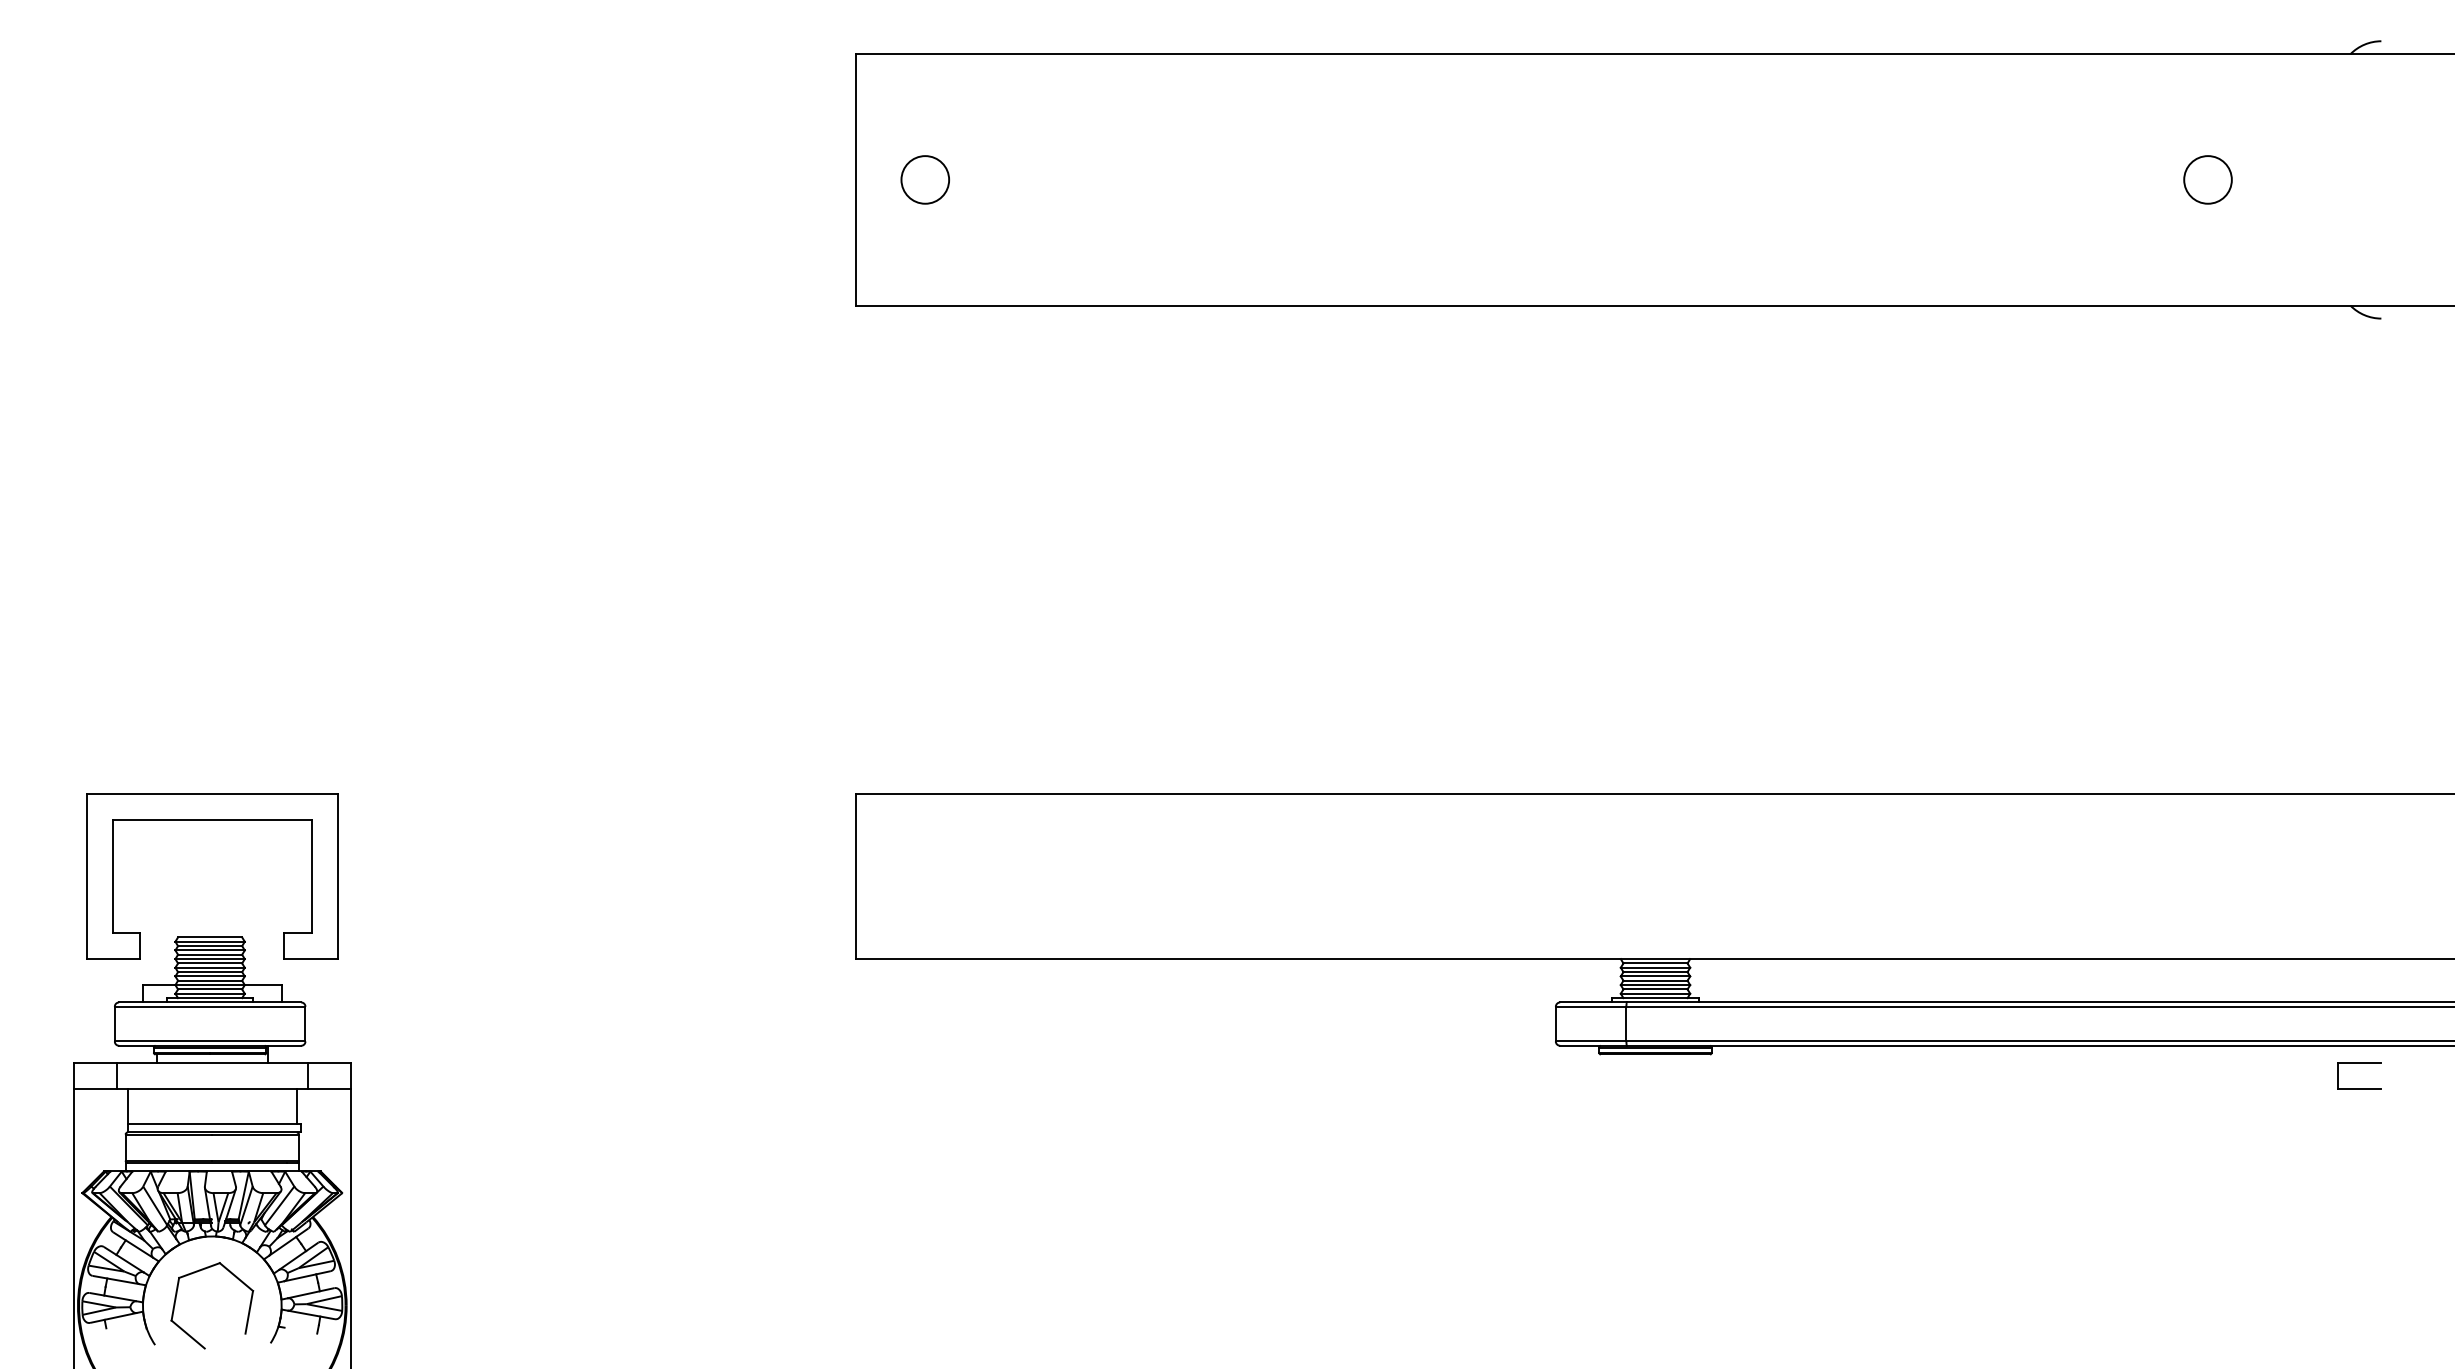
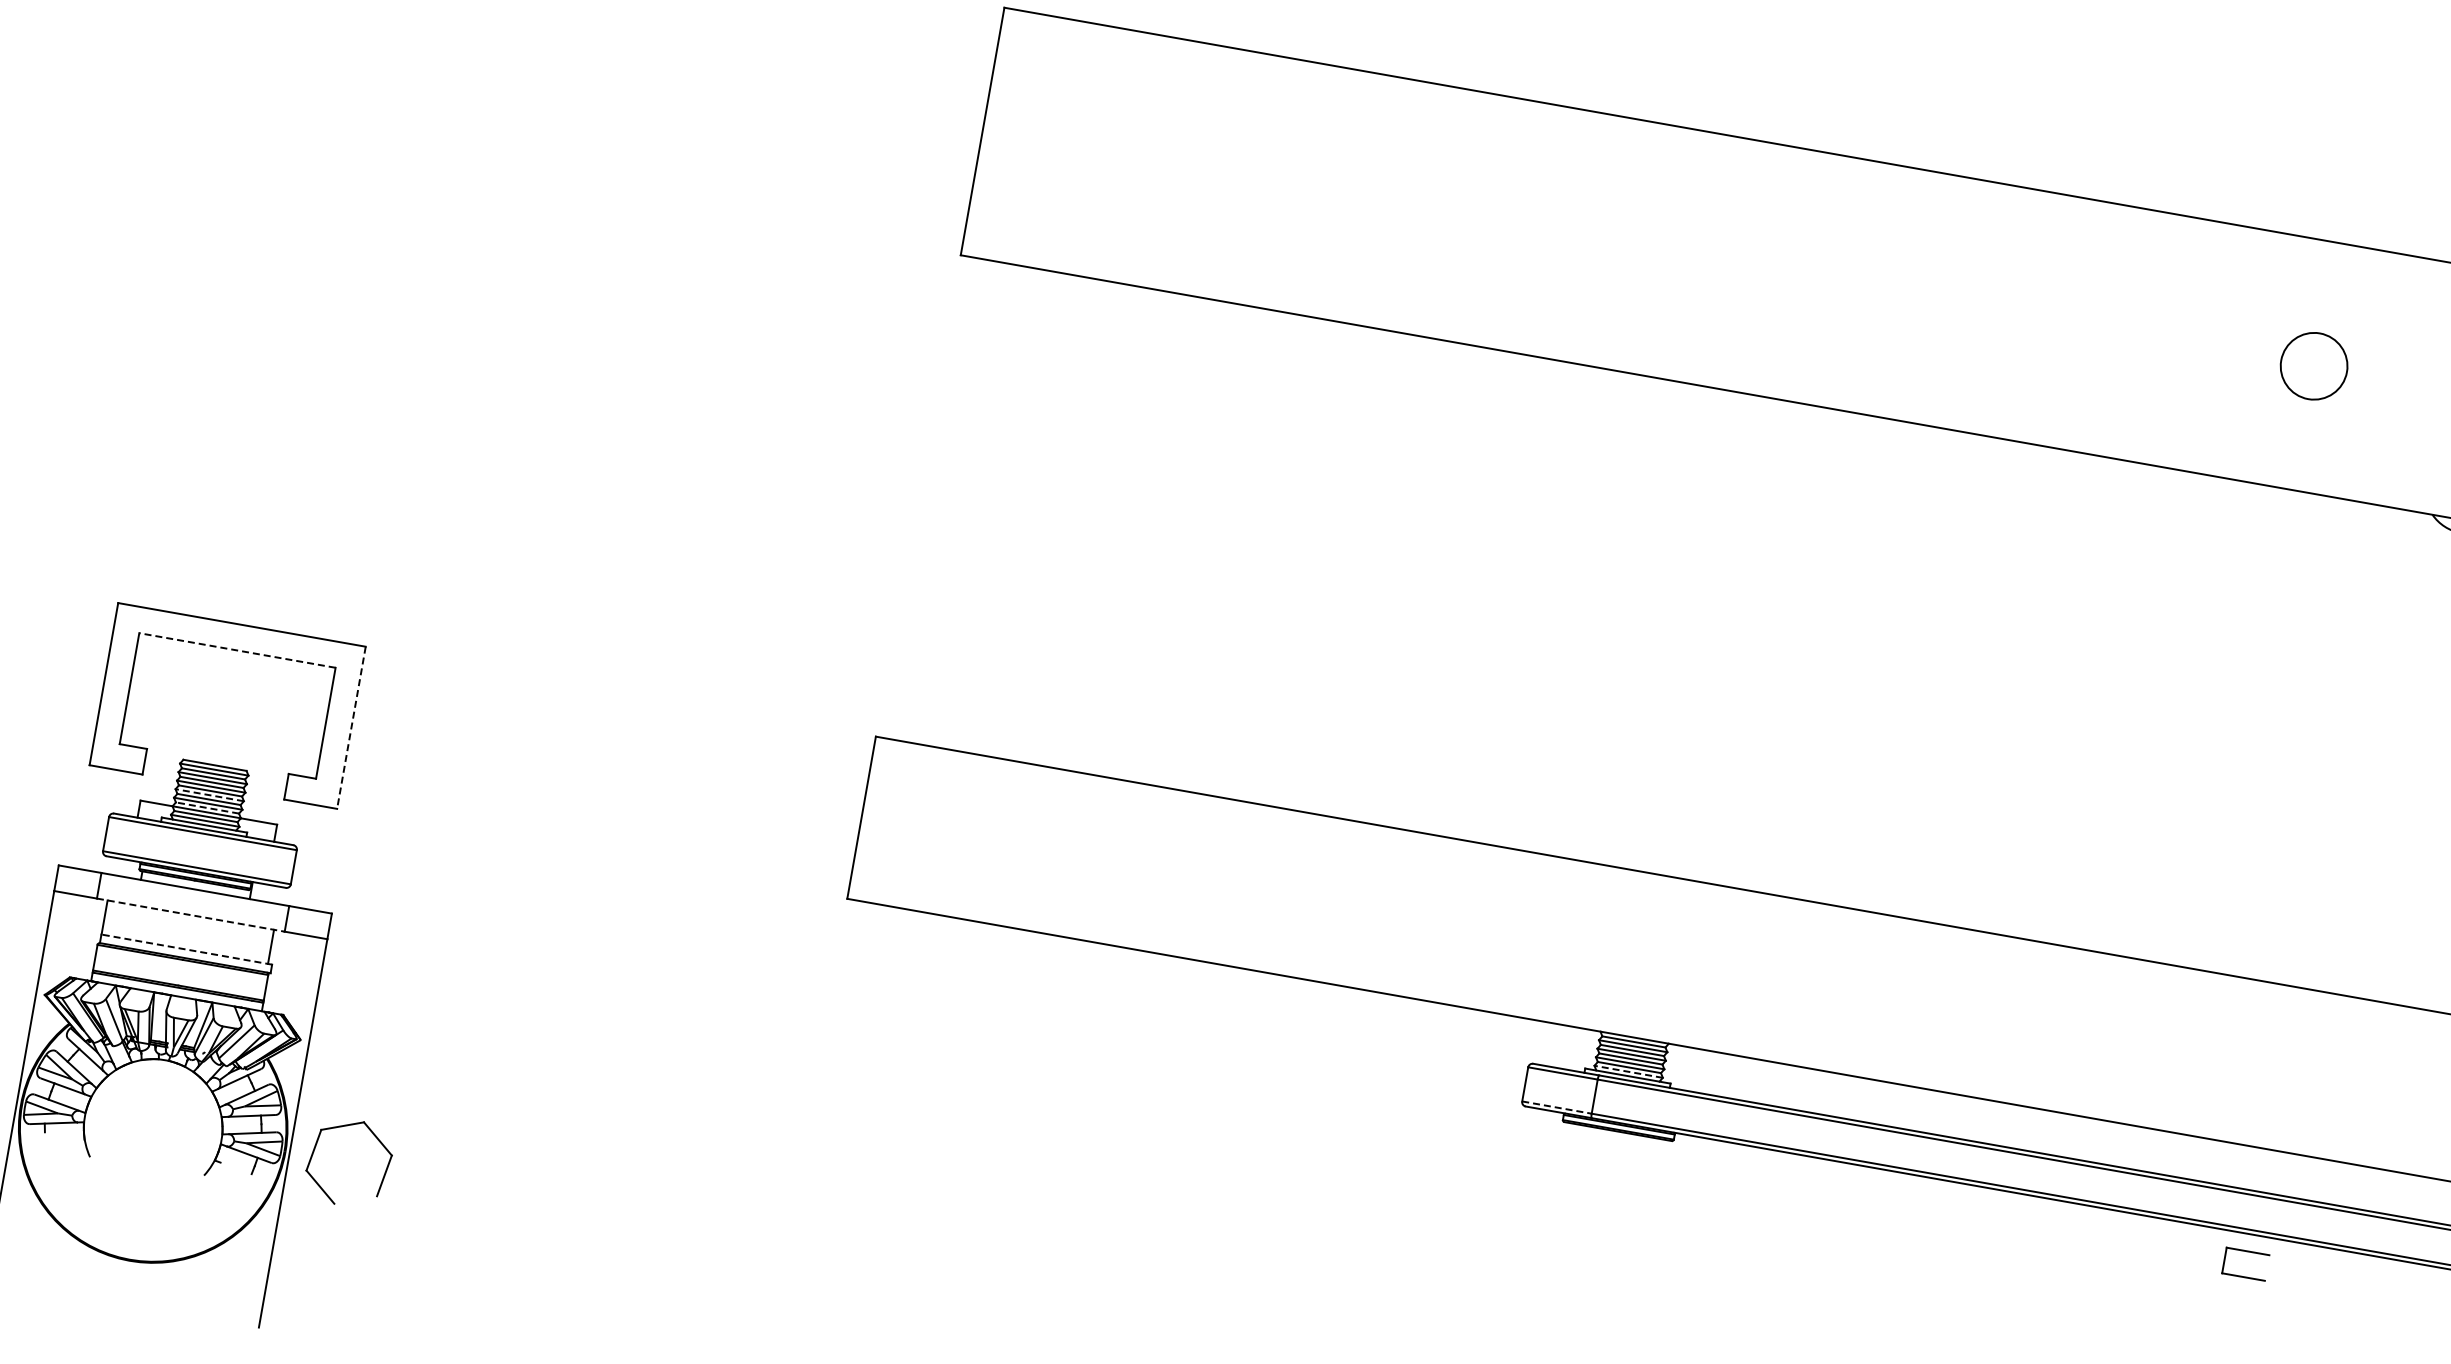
circle: (924, 179) -> (1050, 142), removed
circle: (2207, 179) -> (2313, 365), size x1.4
line: (212, 820) -> (237, 650), solid -> dashed
line: (337, 877) -> (350, 728), solid -> dashed
line: (210, 967) -> (210, 795), solid -> dashed
line: (209, 980) -> (206, 807), solid -> dashed
line: (1655, 993) -> (1628, 1071), solid -> dashed
line: (1591, 1041) -> (1557, 1107), solid -> dashed
part: (2359, 1063) -> (2247, 1251), moved
line: (212, 1089) -> (190, 915), solid -> dashed
line: (214, 1123) -> (187, 949), solid -> dashed
part: (200, 1271) -> (343, 1127), moved

